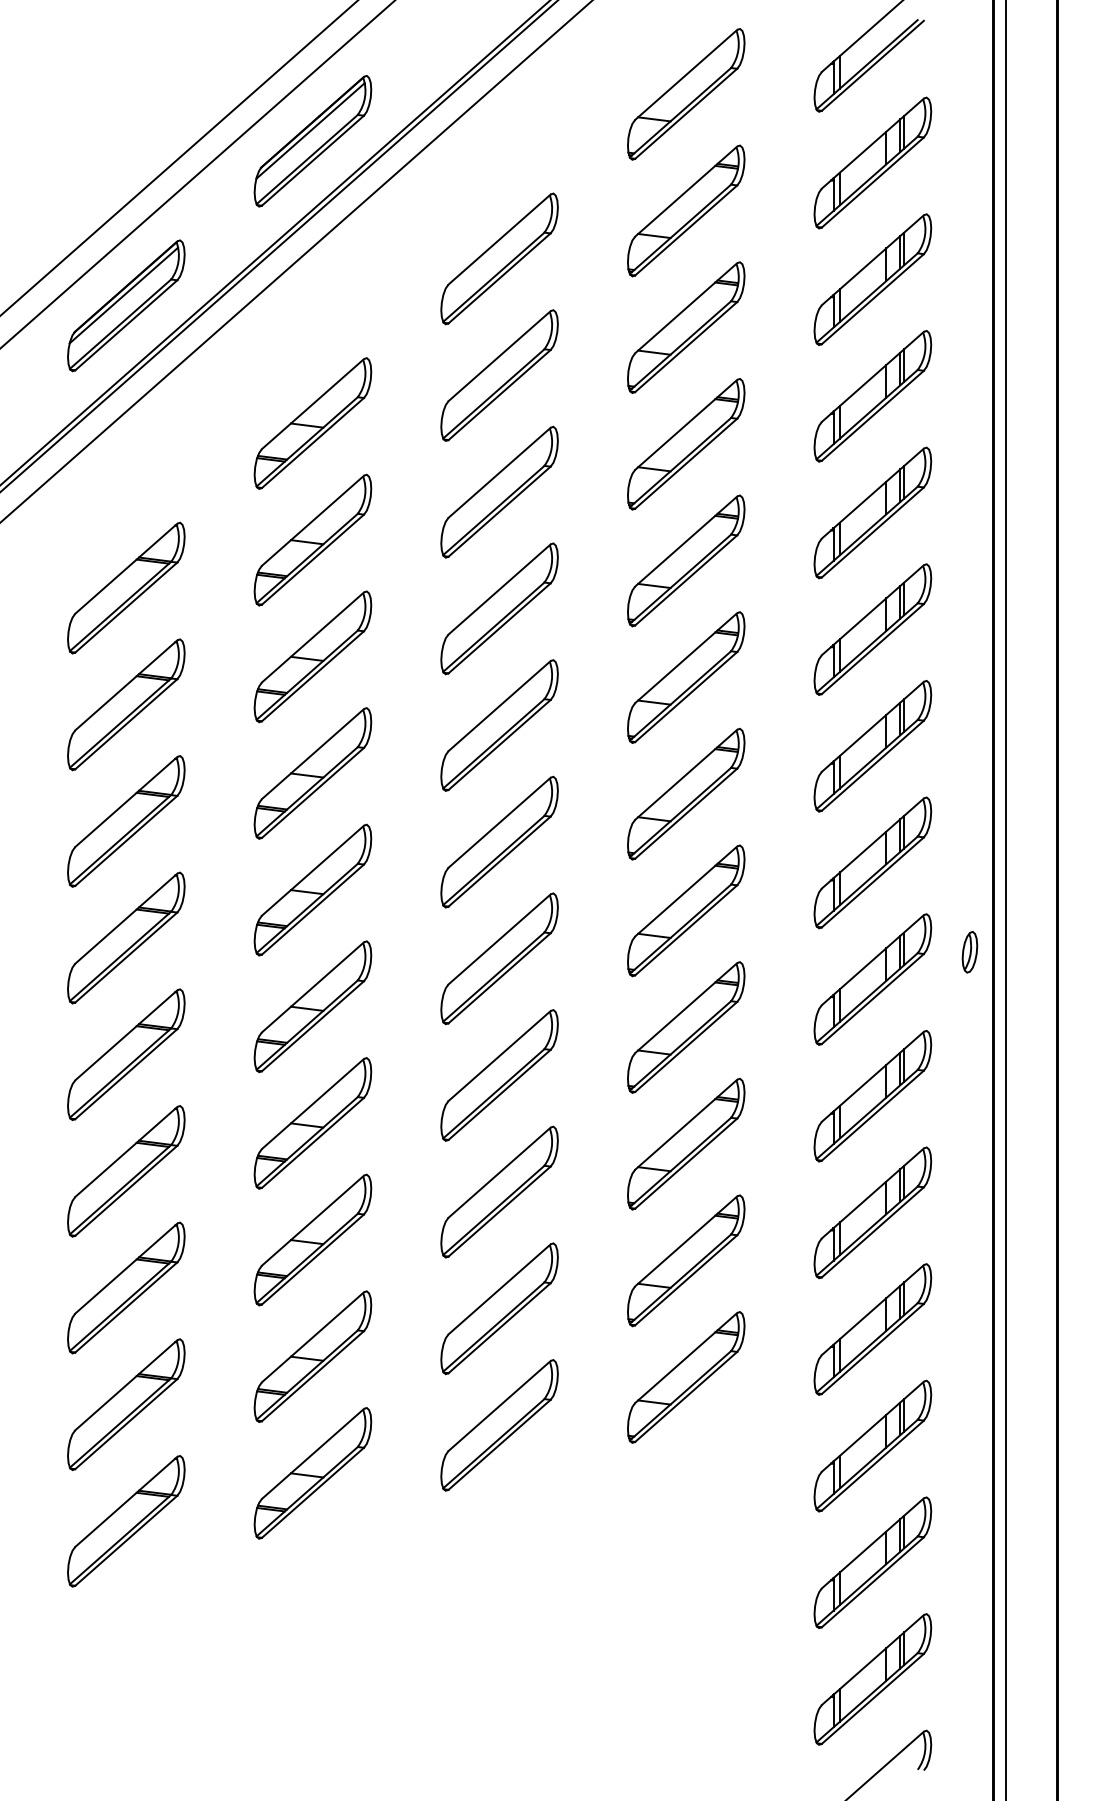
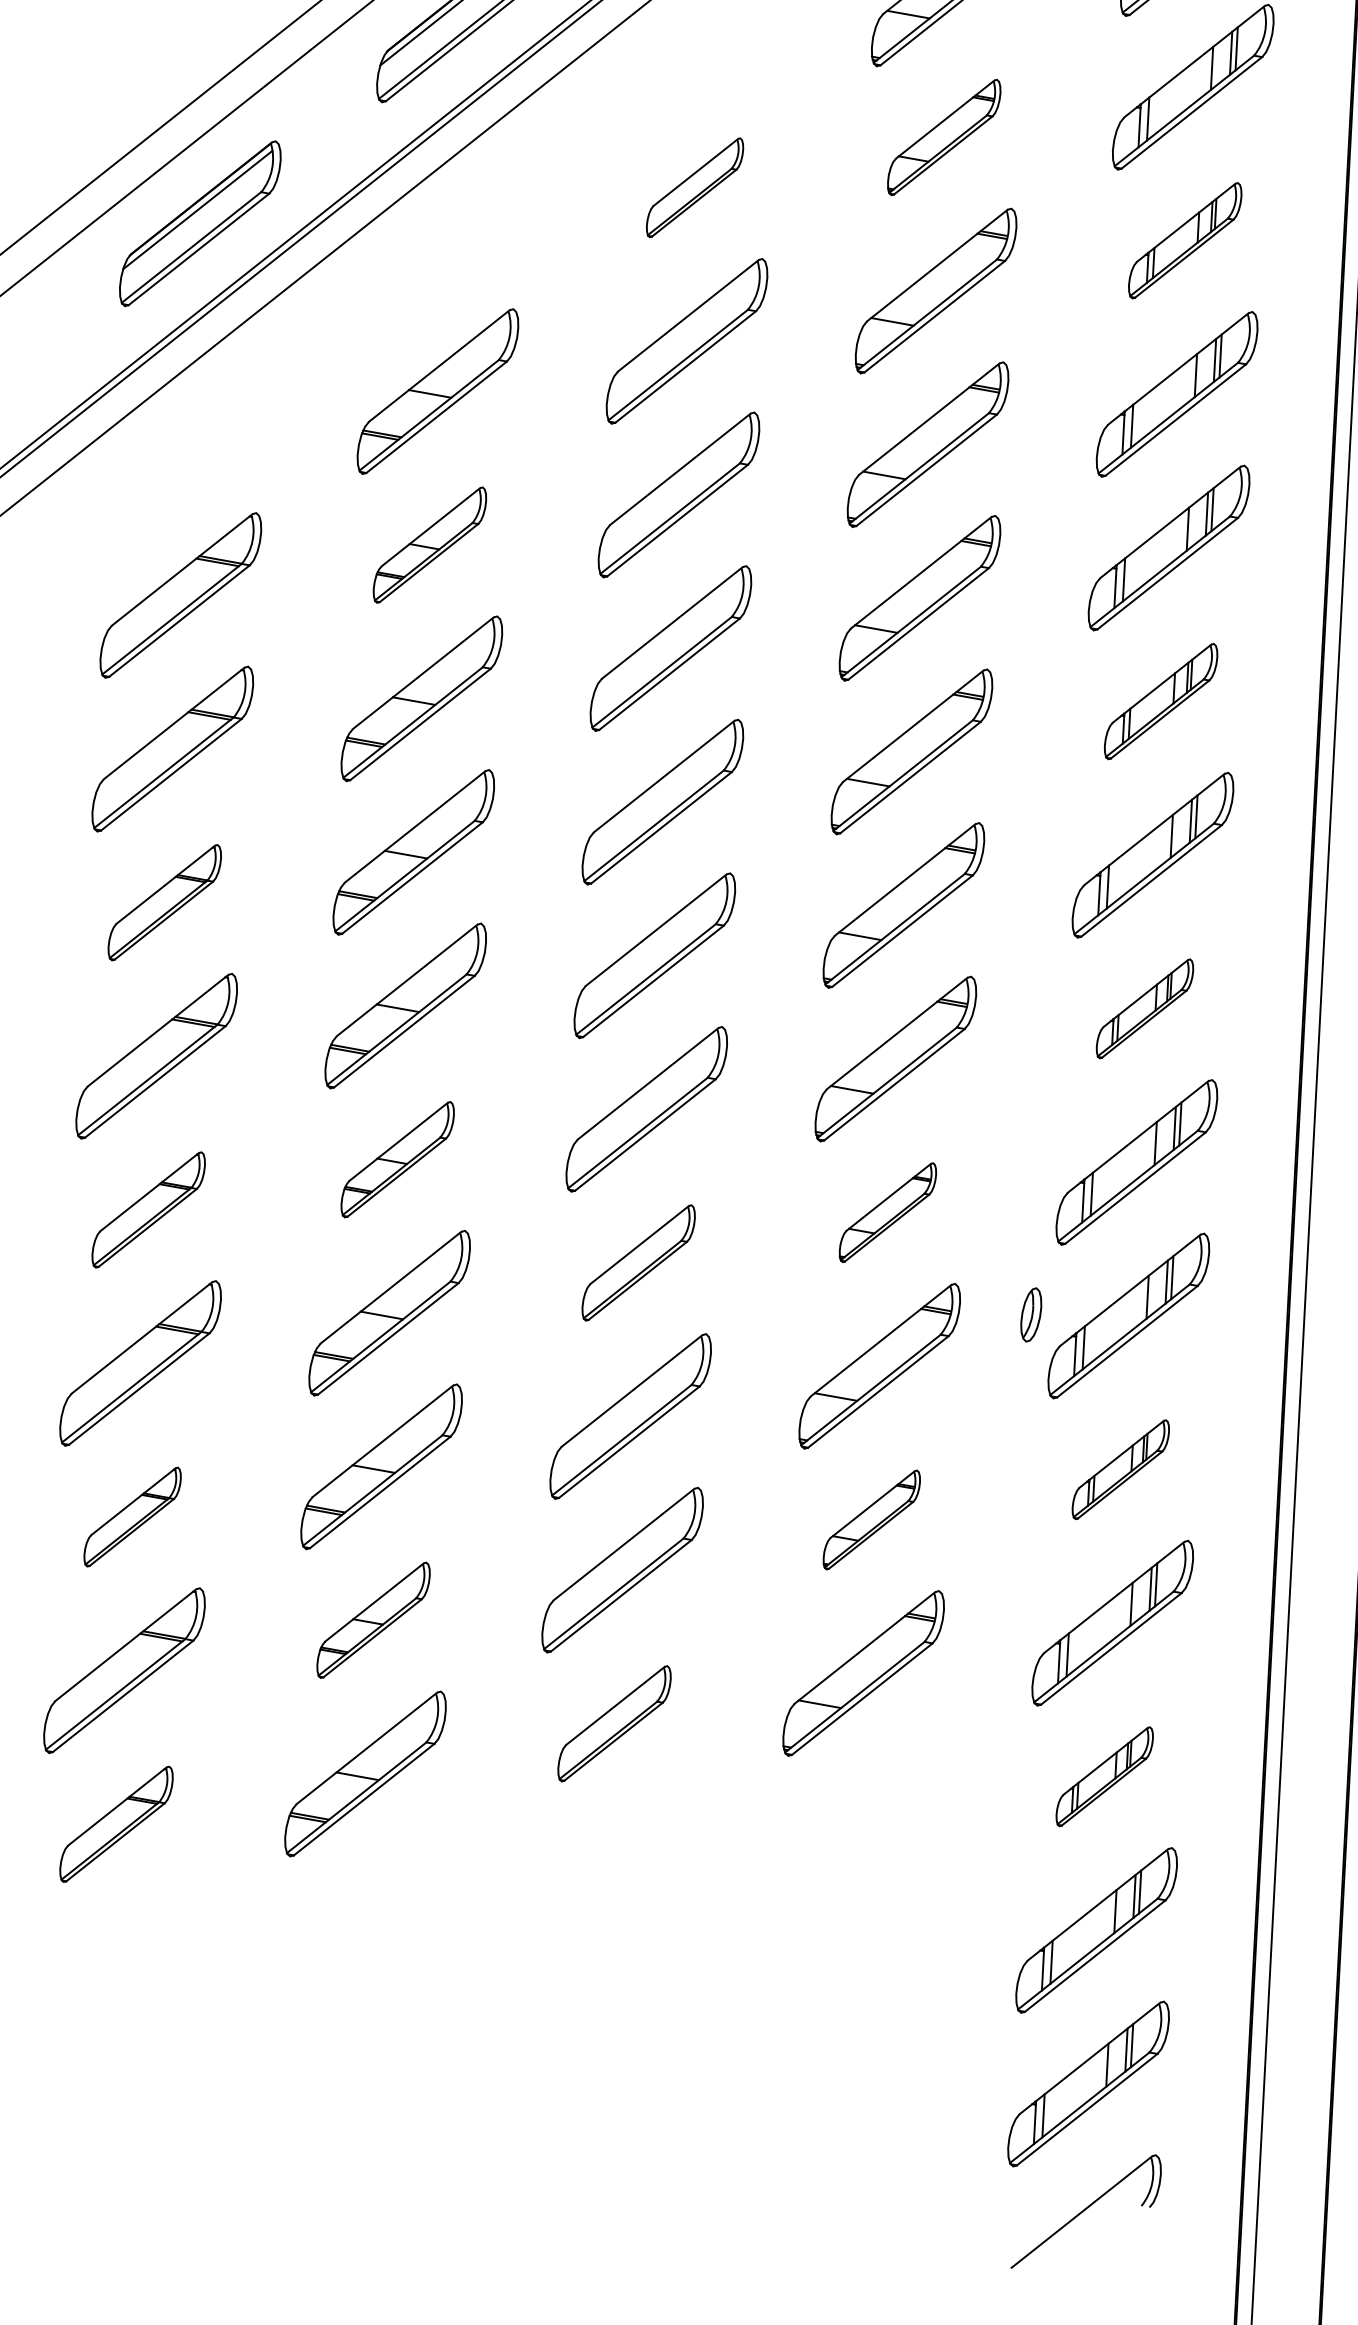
part: (686, 210) -> (944, 136), size x0.7
part: (499, 258) -> (694, 187), size x0.6
part: (872, 279) -> (1184, 240), size x0.7
part: (312, 539) -> (429, 544), size x0.7
part: (872, 629) -> (1160, 701), size x0.7
part: (126, 821) -> (164, 902), size x0.7
part: (872, 862) -> (1144, 1008), size x0.6
part: (969, 952) -> (1030, 1315), moved
part: (312, 1006) -> (397, 1159), size x0.7
part: (686, 1027) -> (888, 1212), size x0.6
part: (126, 1054) -> (148, 1209), size x0.7
part: (499, 1075) -> (638, 1262), size x0.7
part: (872, 1212) -> (1120, 1469), size x0.6
part: (686, 1260) -> (872, 1519), size x0.6
part: (126, 1287) -> (132, 1516), size x0.6
part: (312, 1356) -> (372, 1620), size x0.7
part: (499, 1425) -> (614, 1723), size x0.7
part: (872, 1445) -> (1104, 1775), size x0.6
part: (126, 1521) -> (116, 1824), size x0.7

